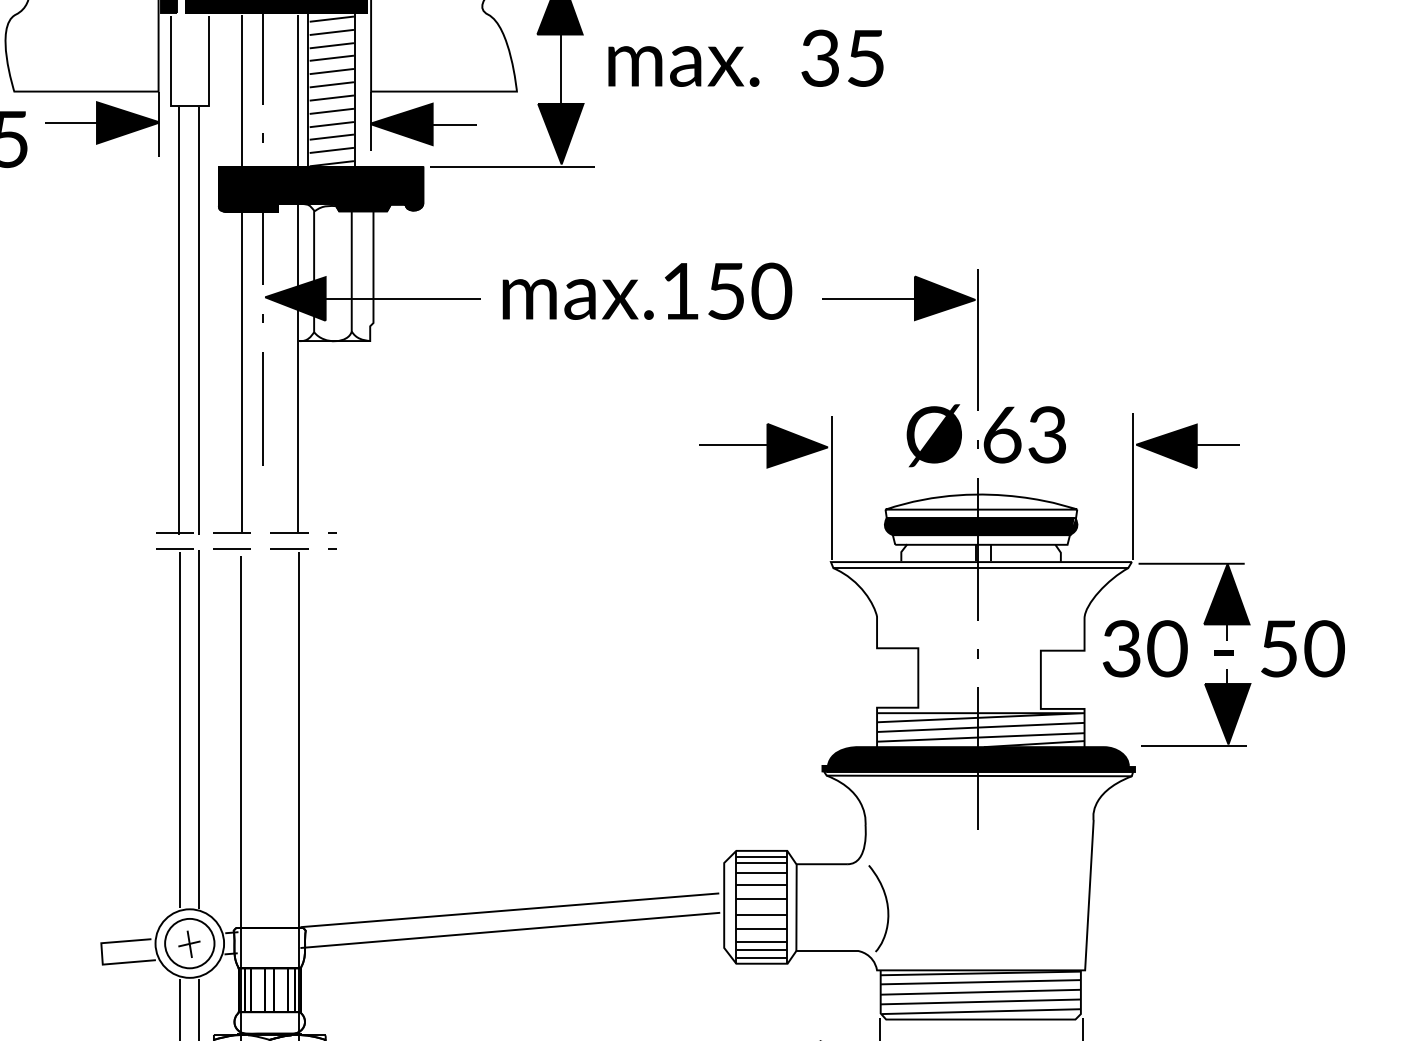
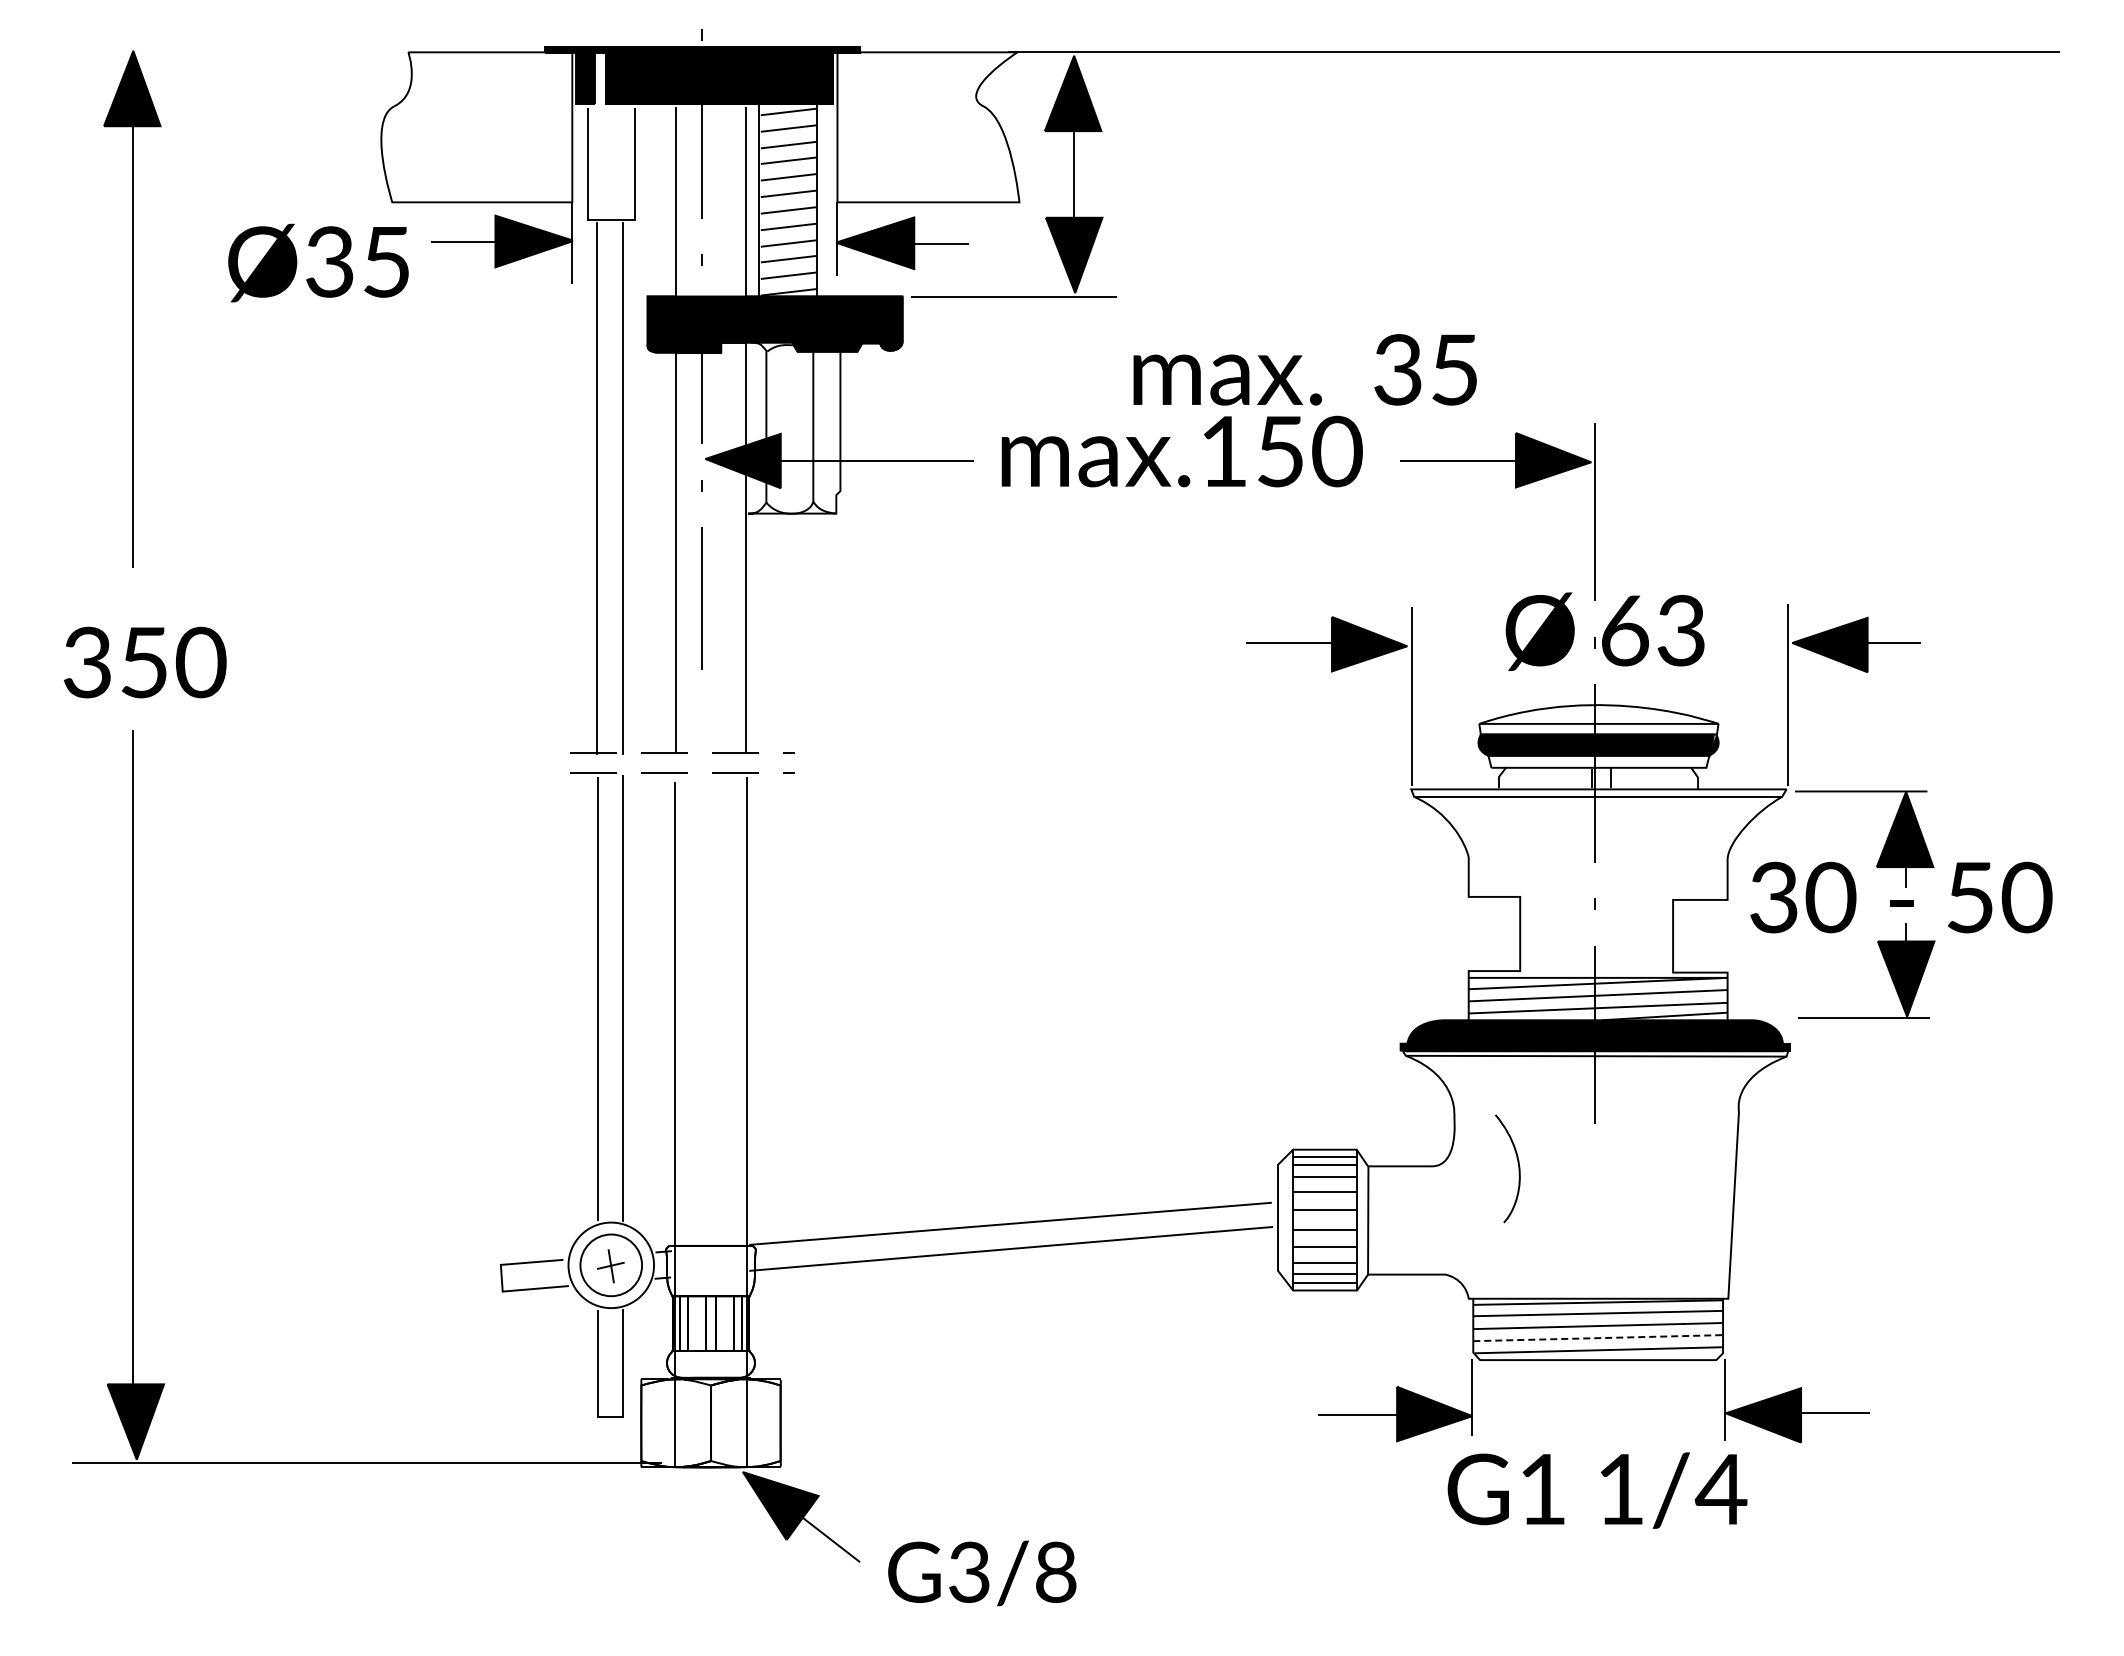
text: (745, 58) -> (1304, 369), moved
curve: (887, 908) -> (1518, 1168), moved
line: (981, 1002) -> (1598, 1338), solid -> dashed

